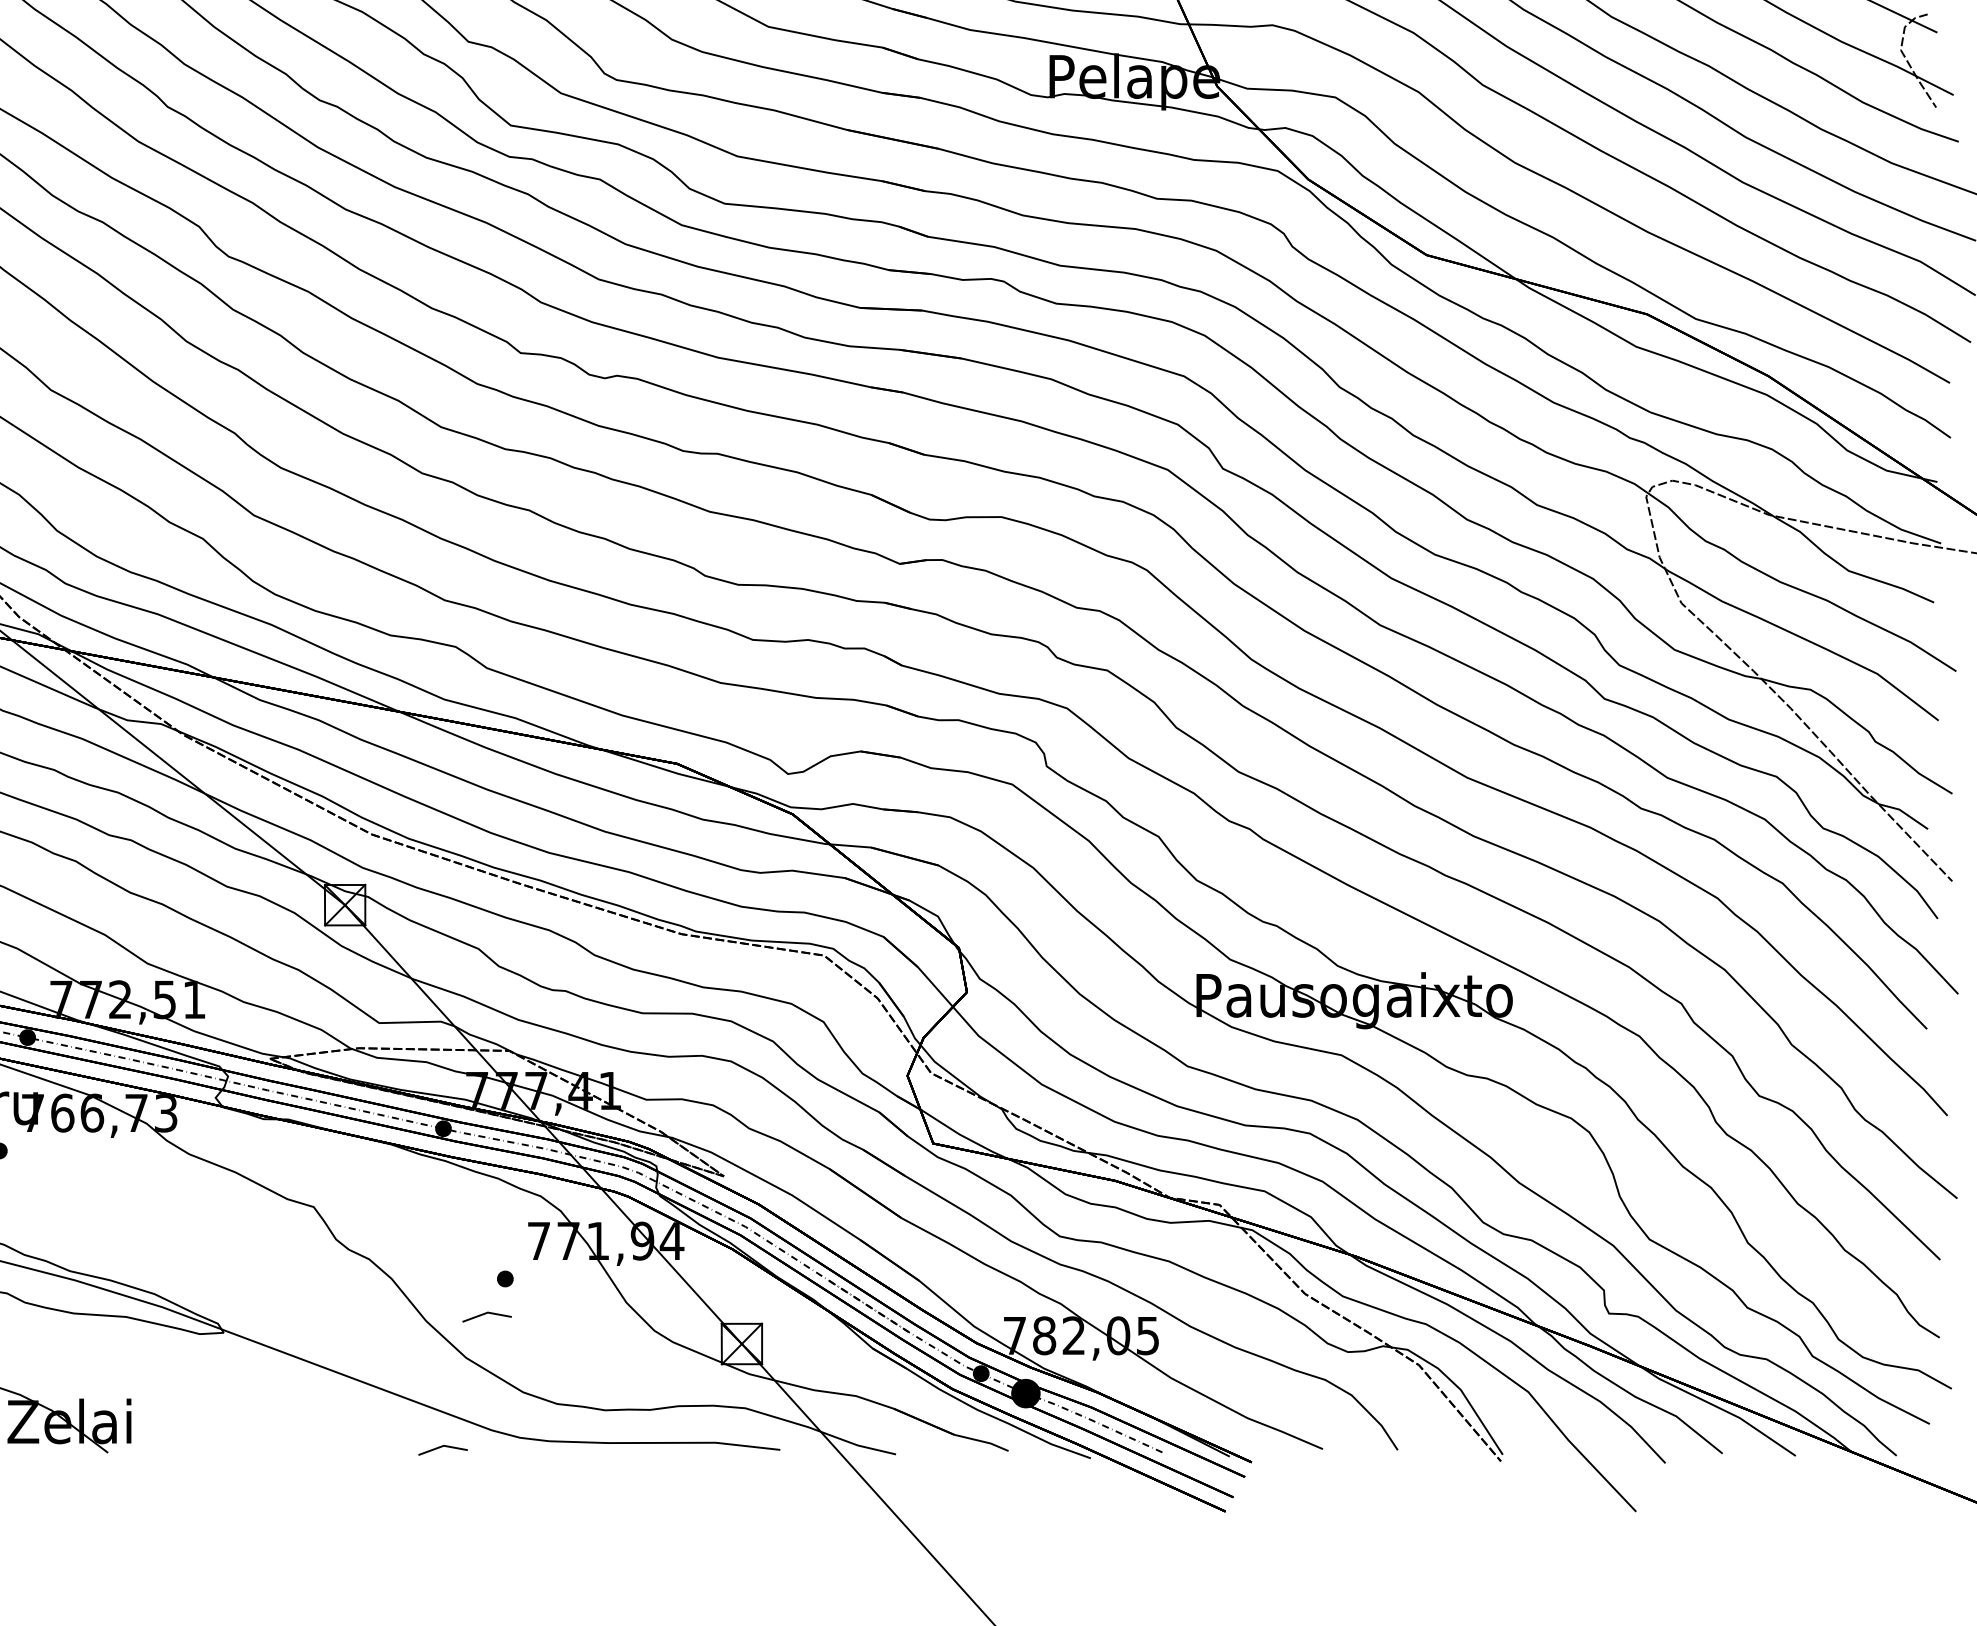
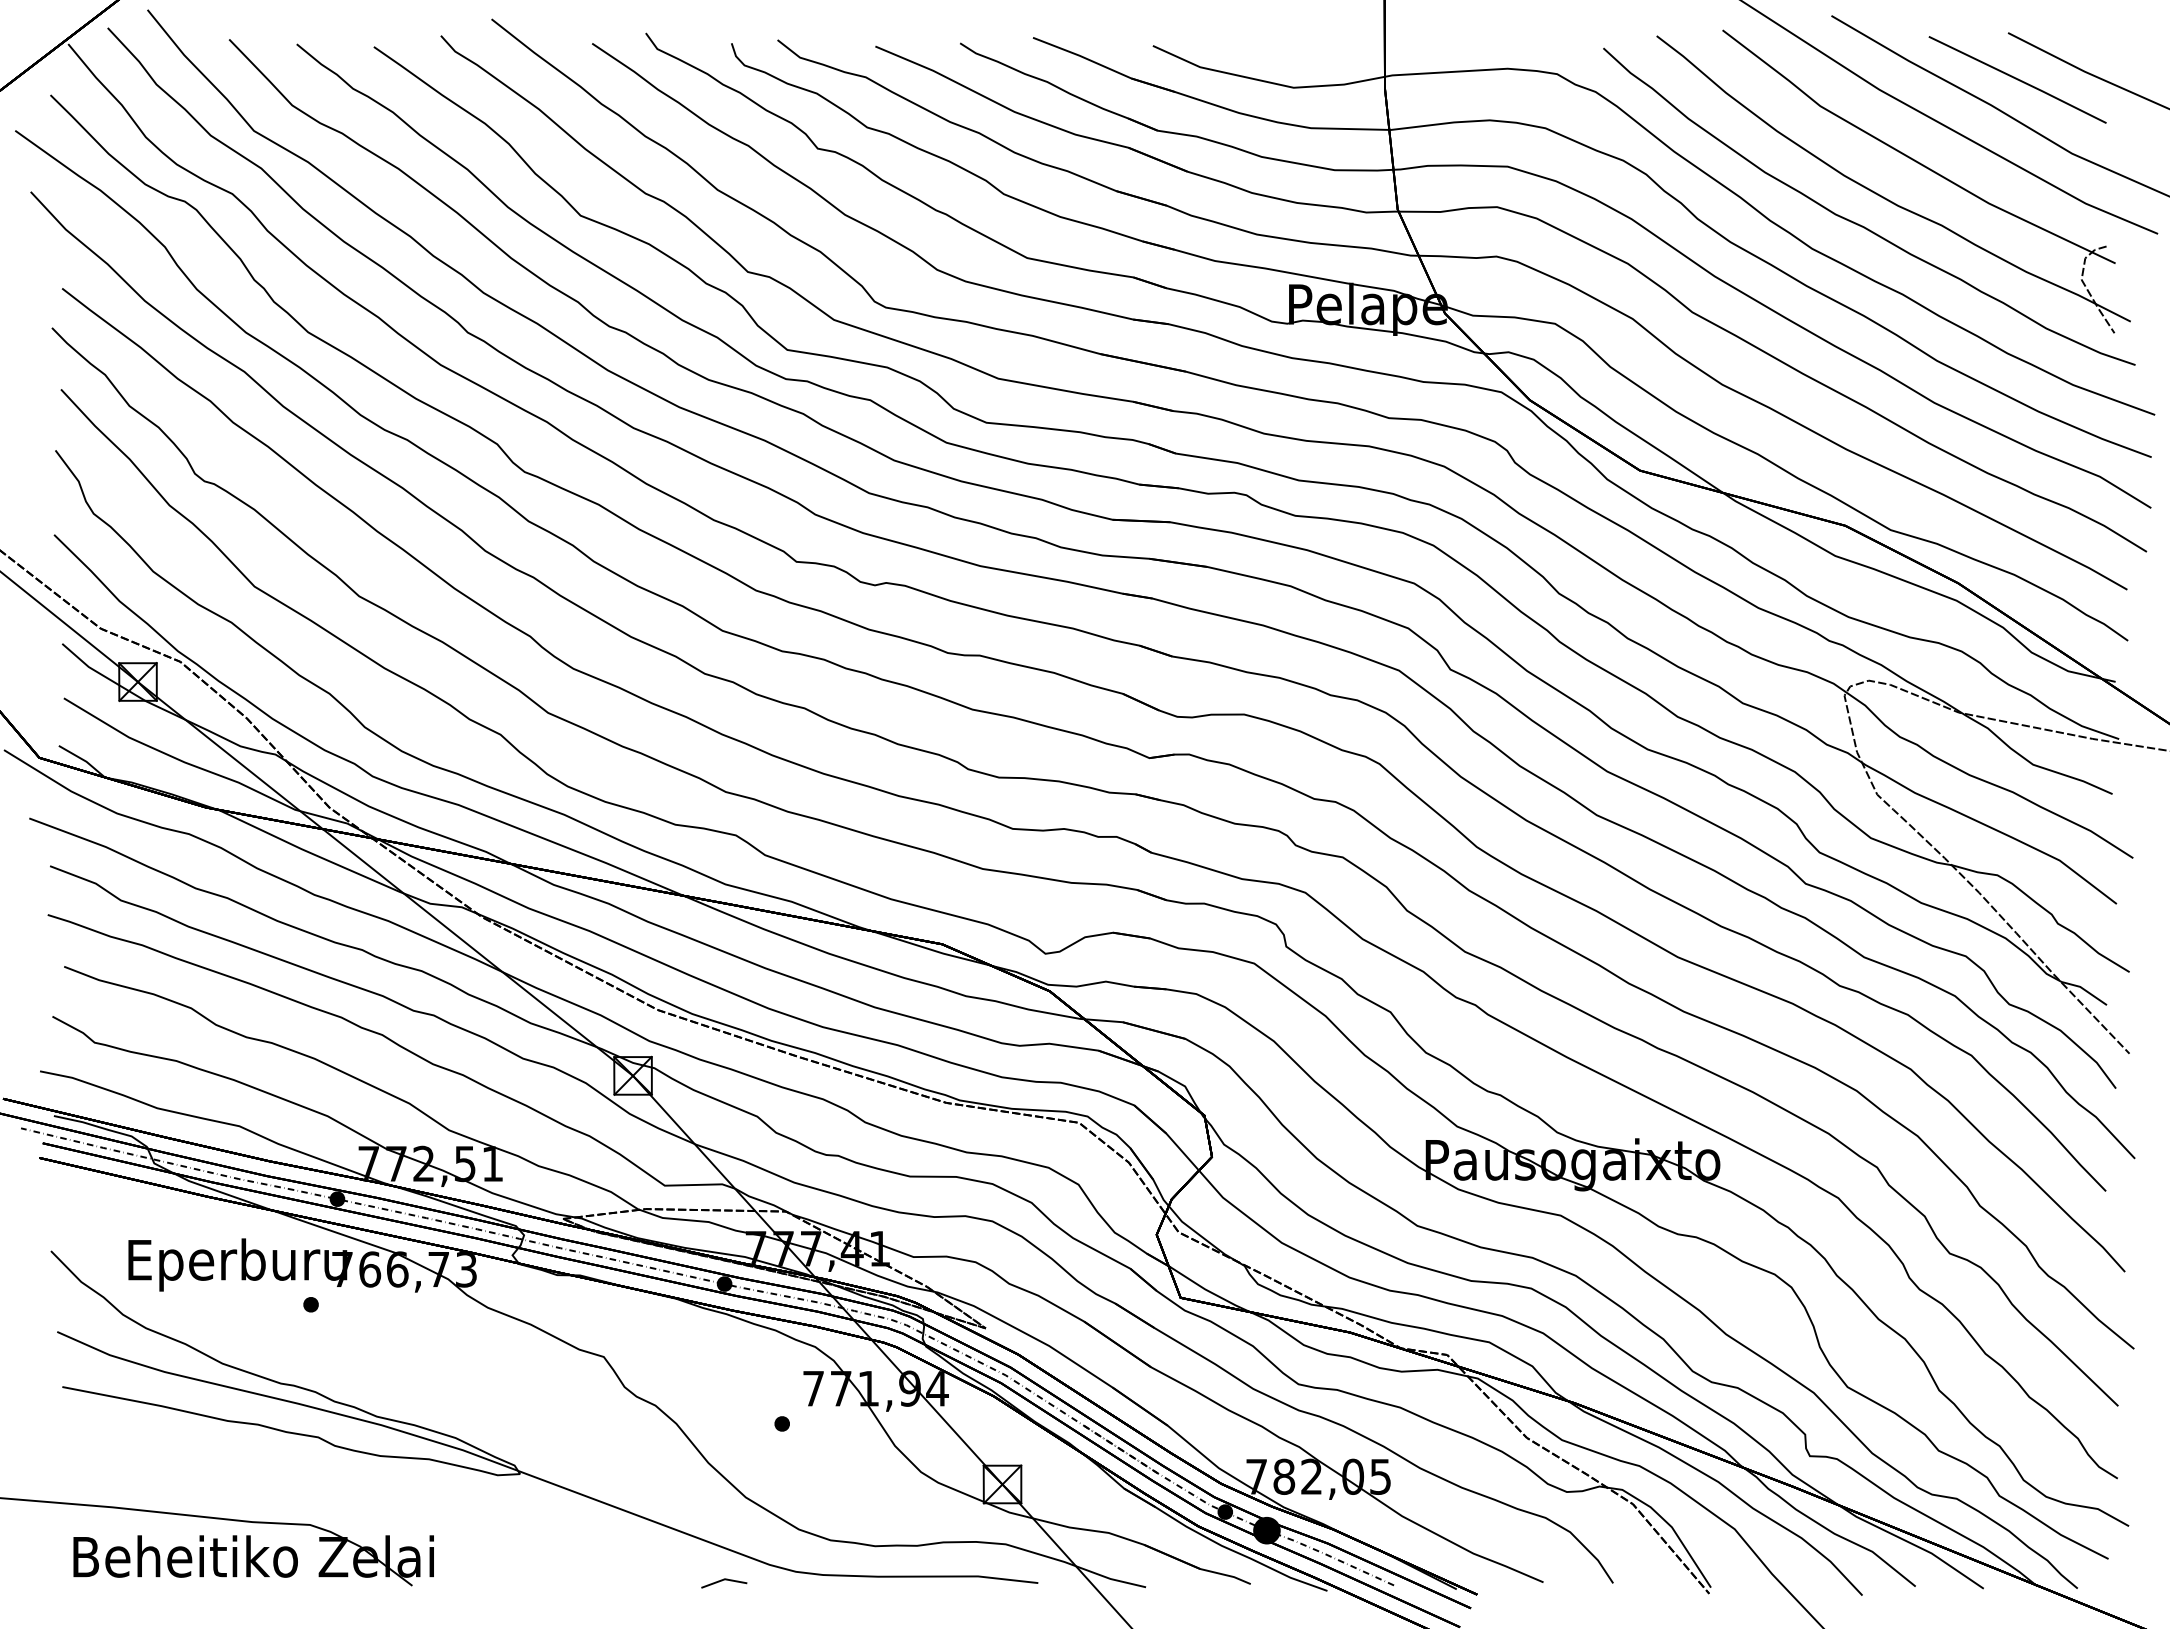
line: (485, 1315) -> (763, 1457), removed

